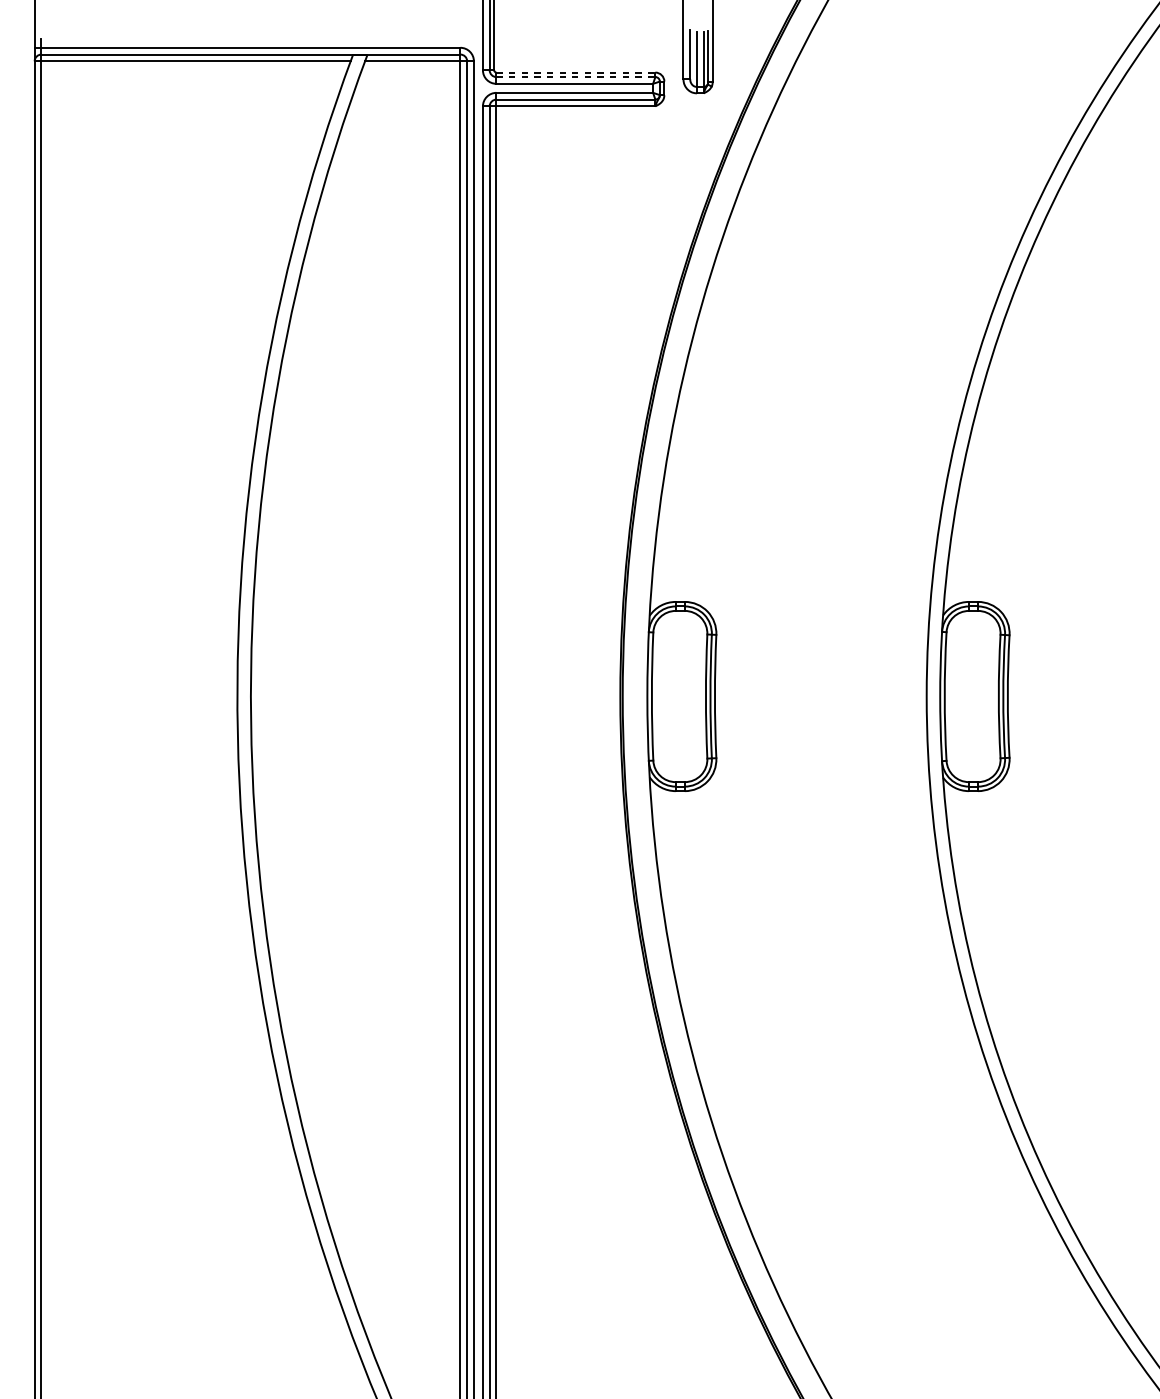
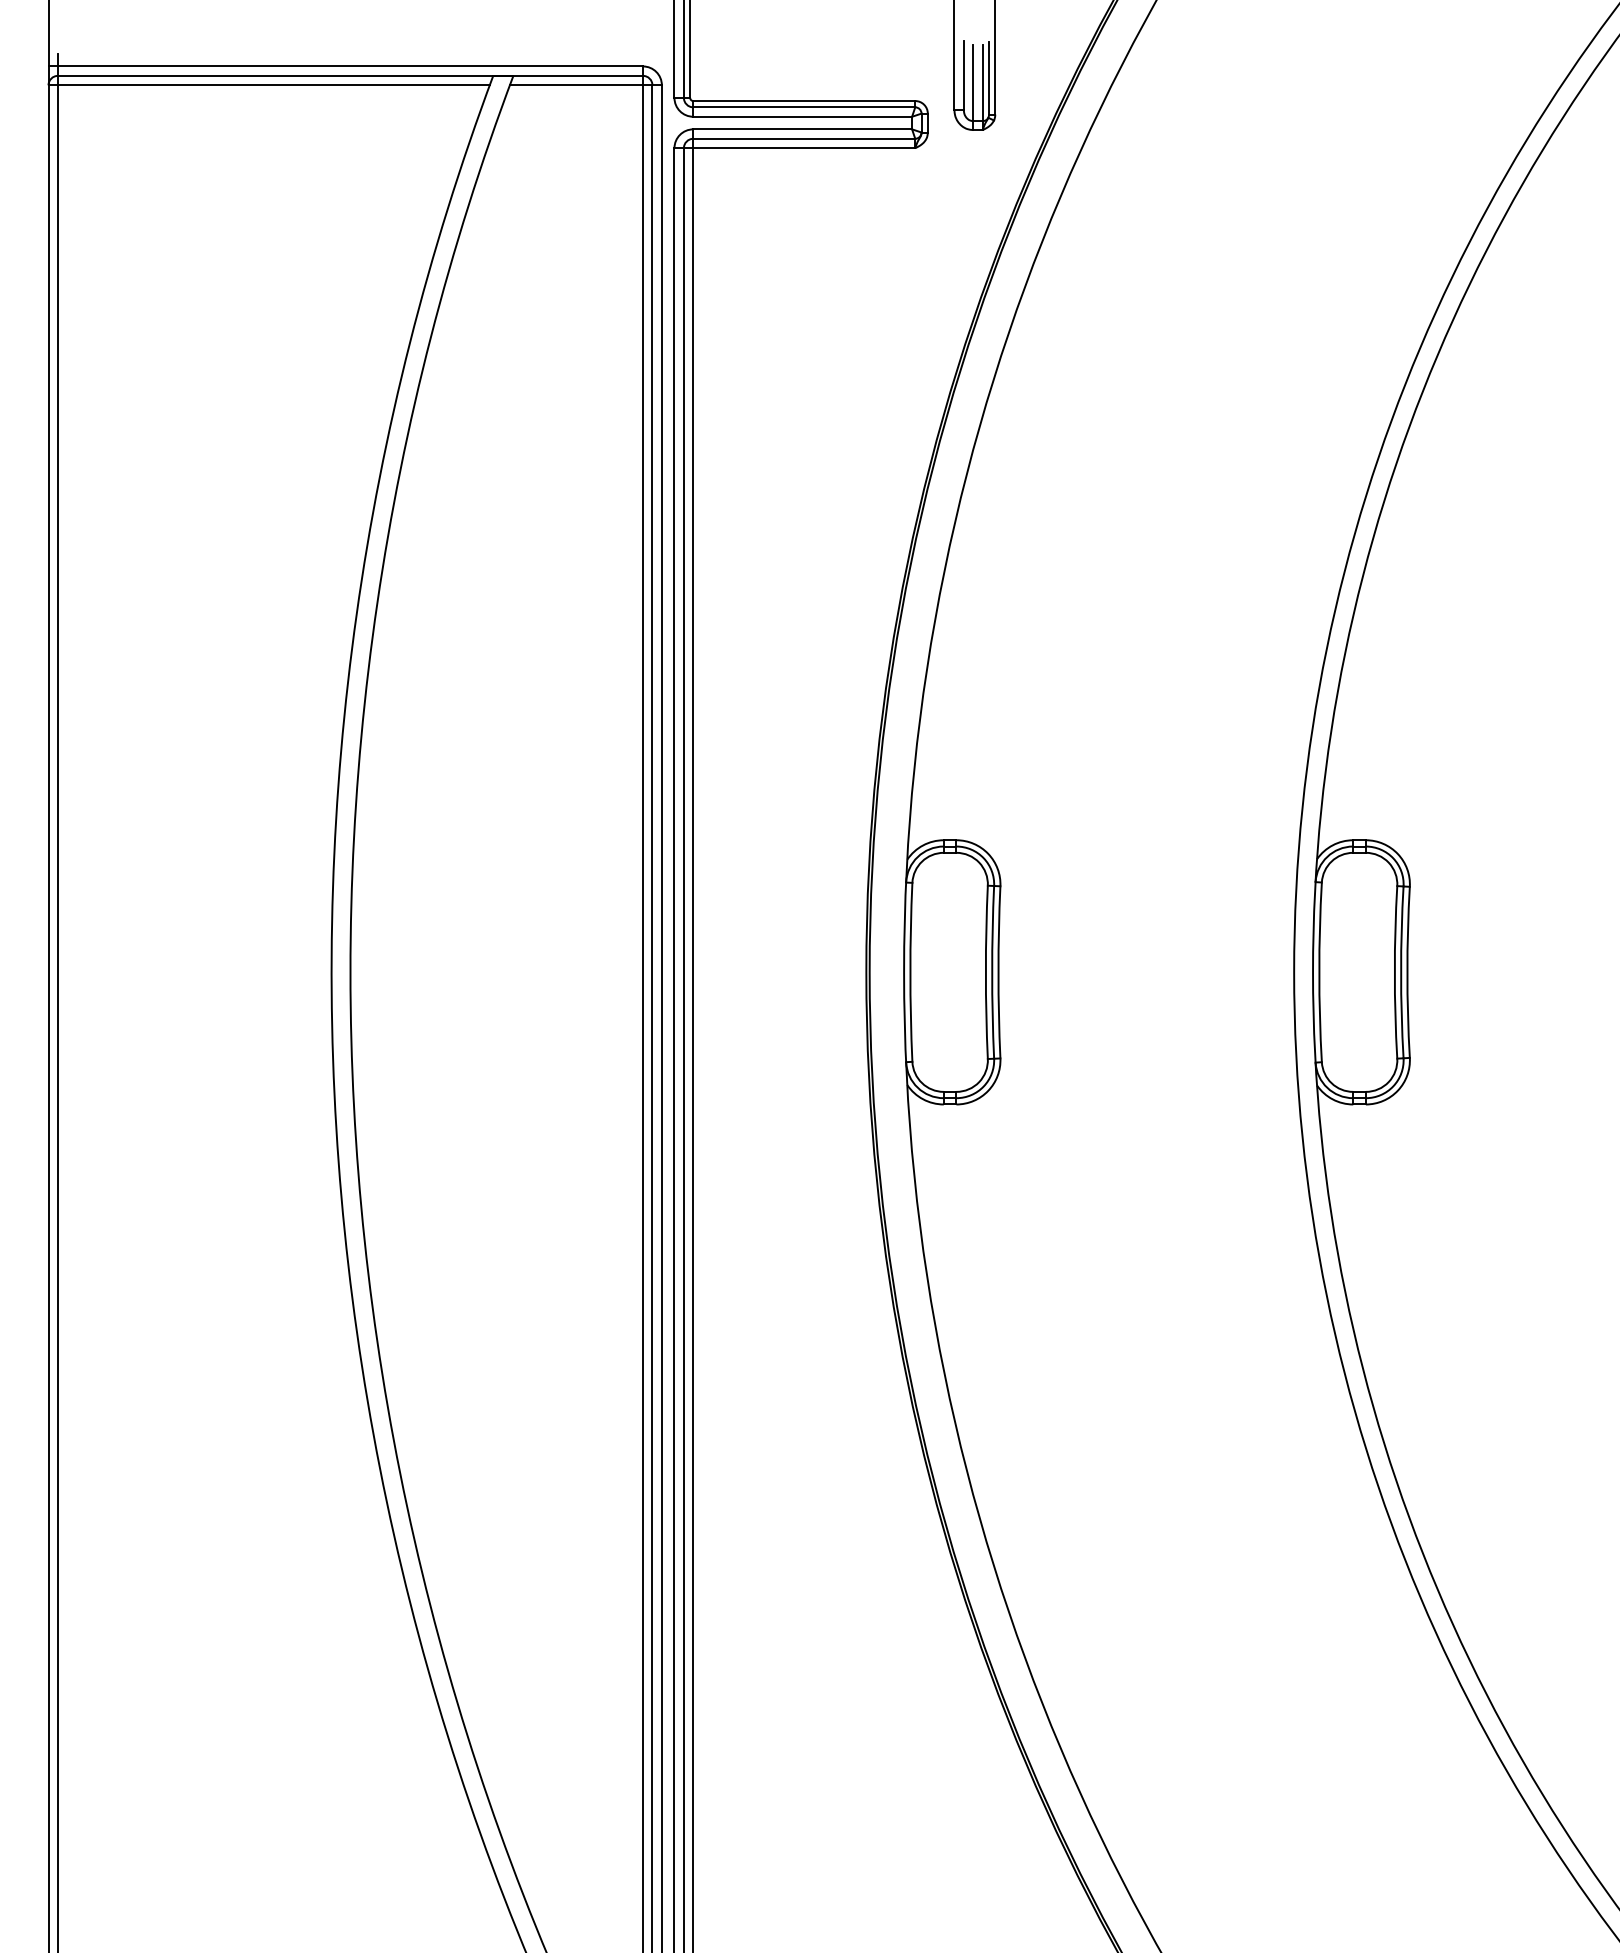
line: (576, 72) -> (804, 101), dashed -> solid
line: (576, 77) -> (804, 107), dashed -> solid

